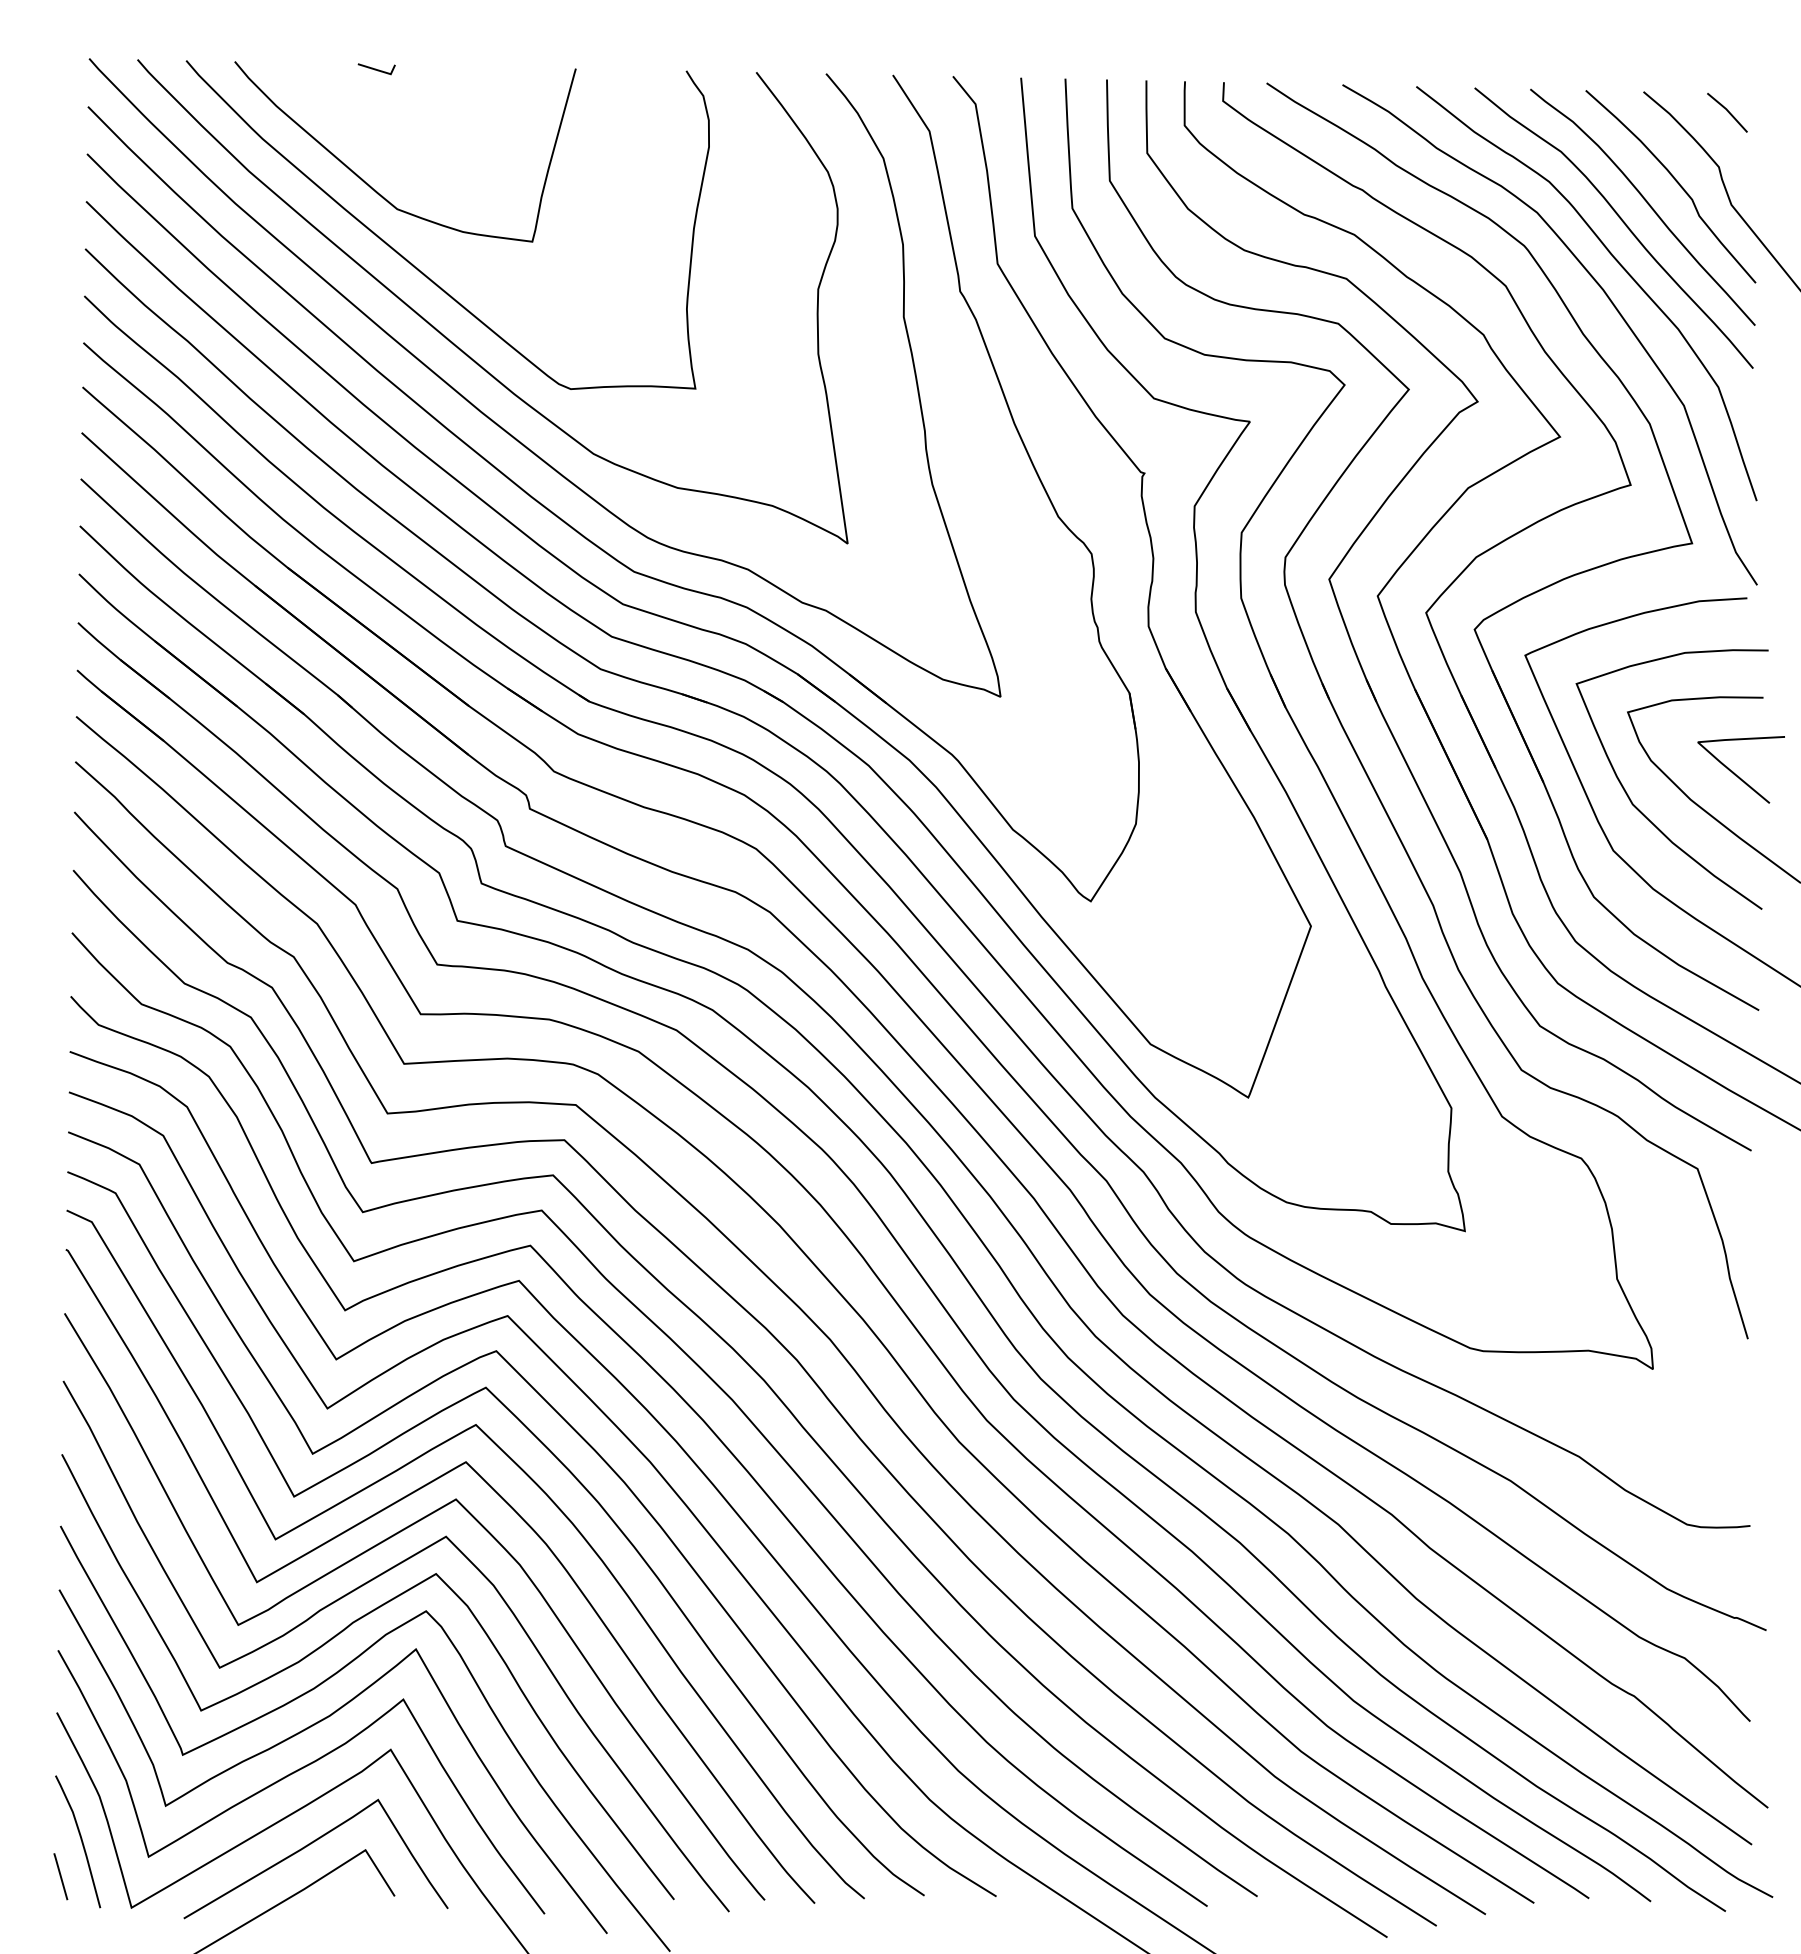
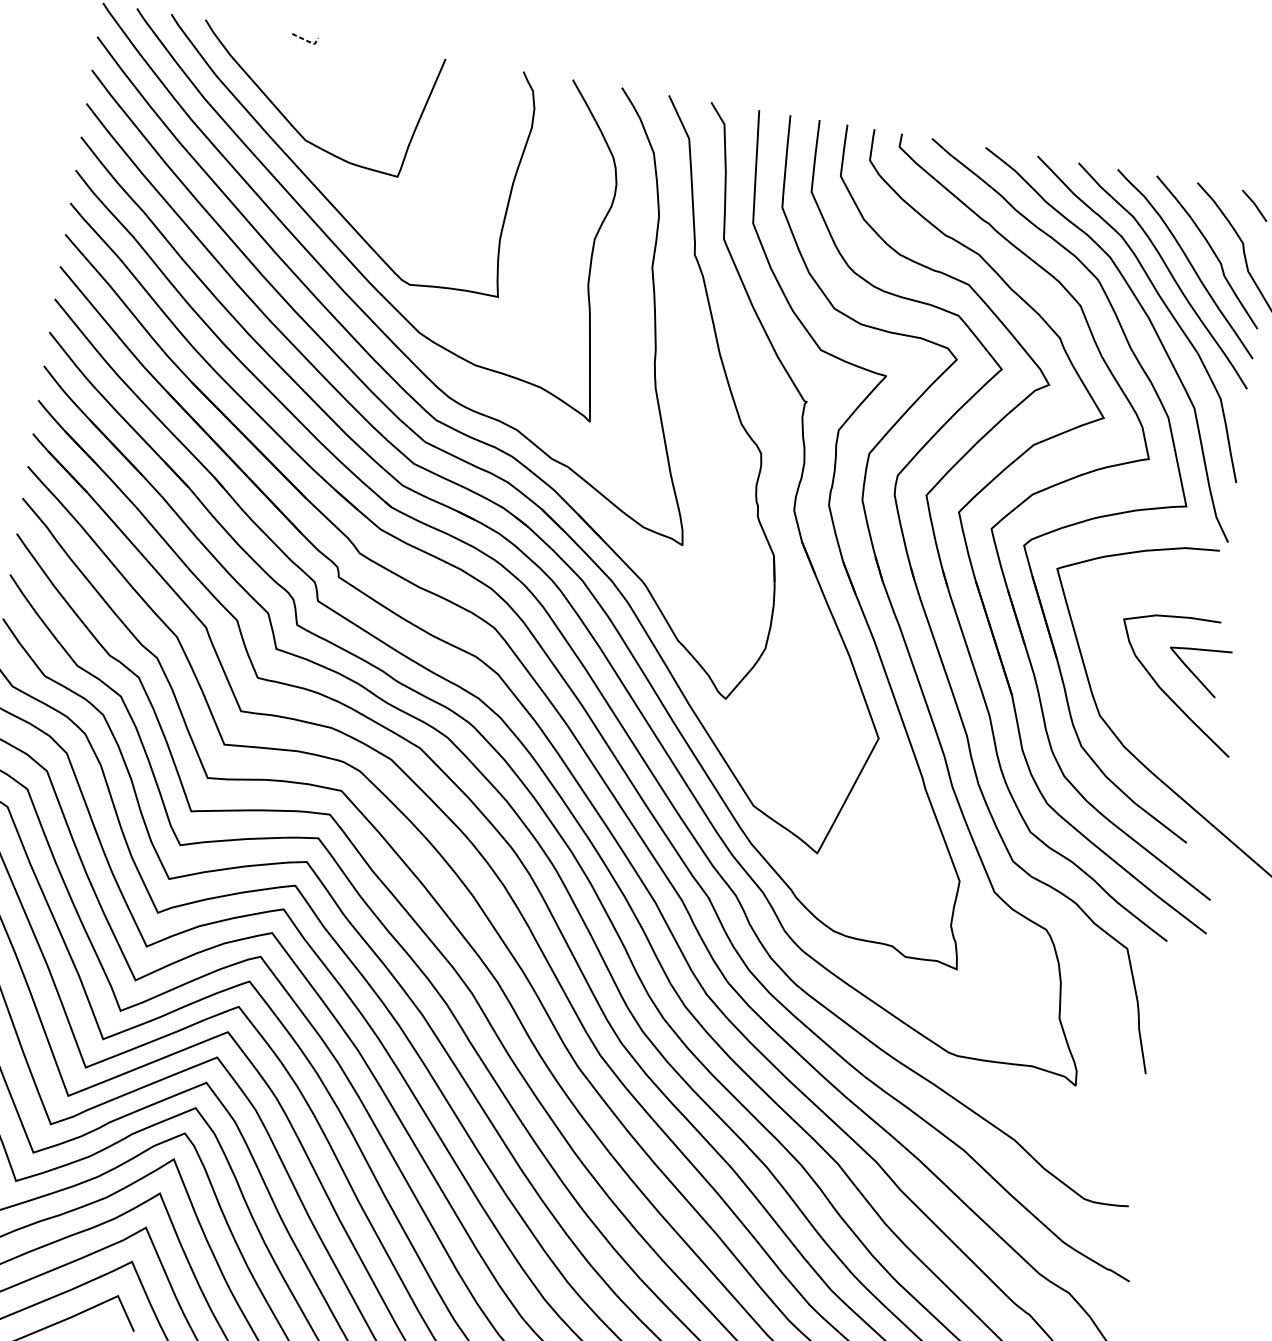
line: (379, 70) -> (306, 40), solid -> dashed
curve: (1640, 810) -> (1123, 689), removed

